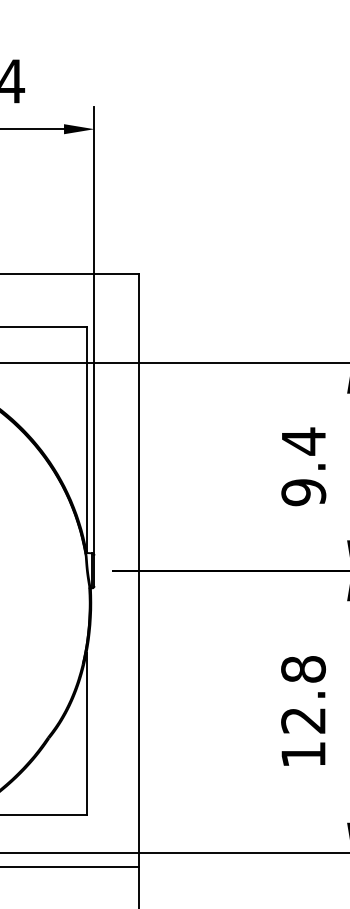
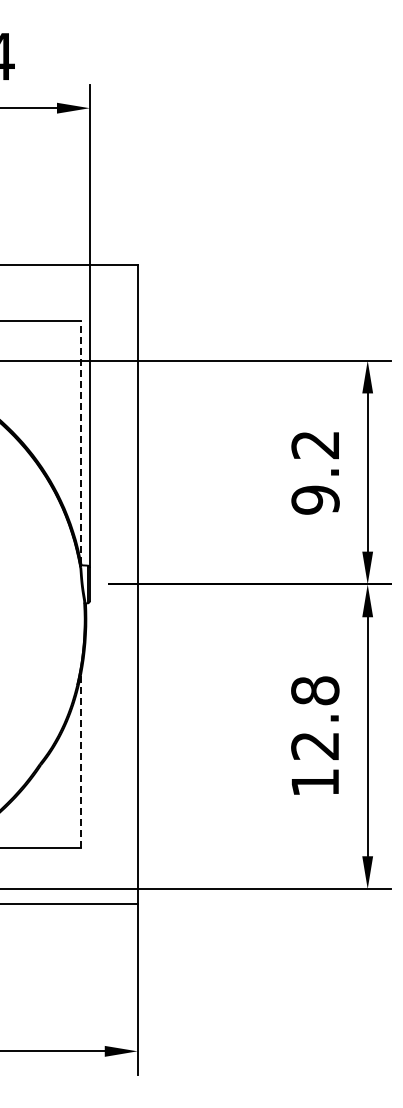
line: (86, 439) -> (81, 442), solid -> dashed
text: (302, 441) -> (314, 444), 9.4 -> 9.2
line: (86, 734) -> (81, 760), solid -> dashed

